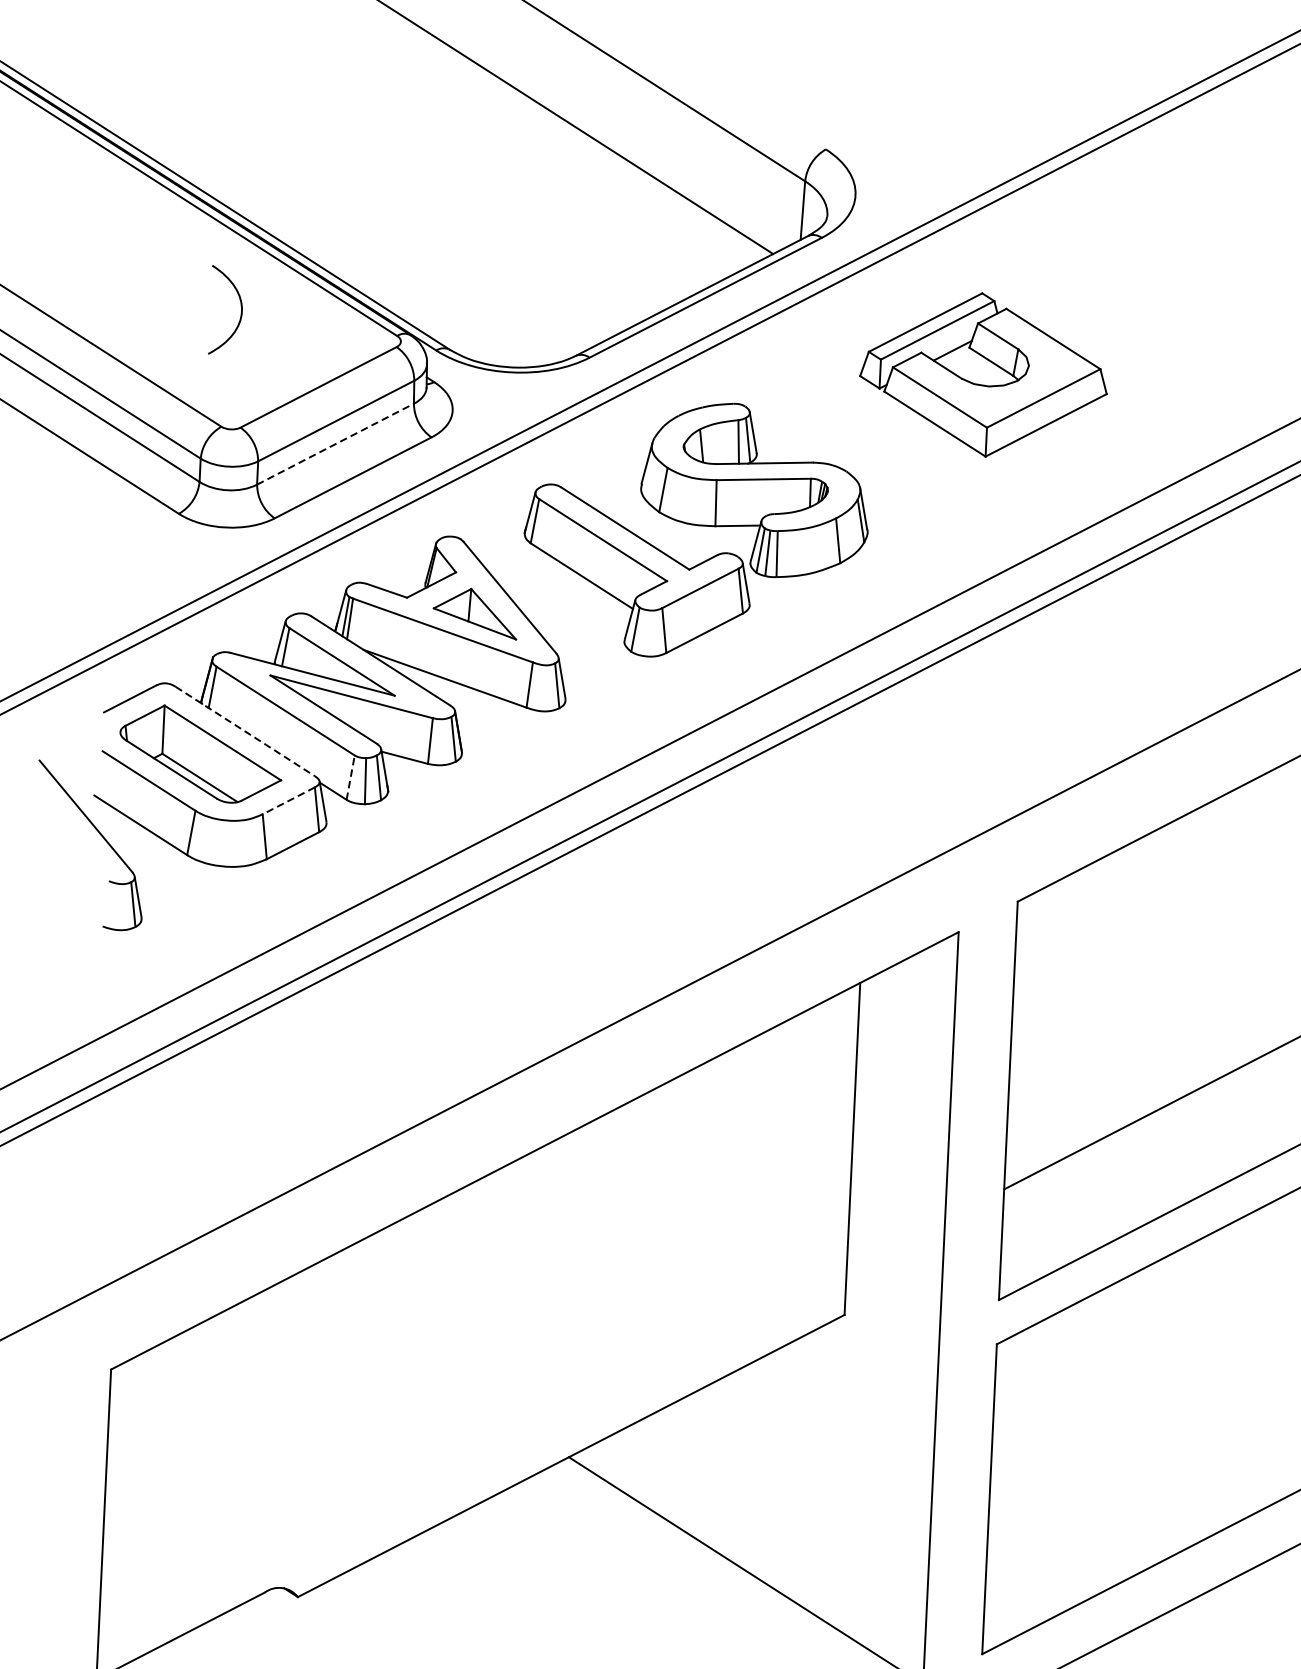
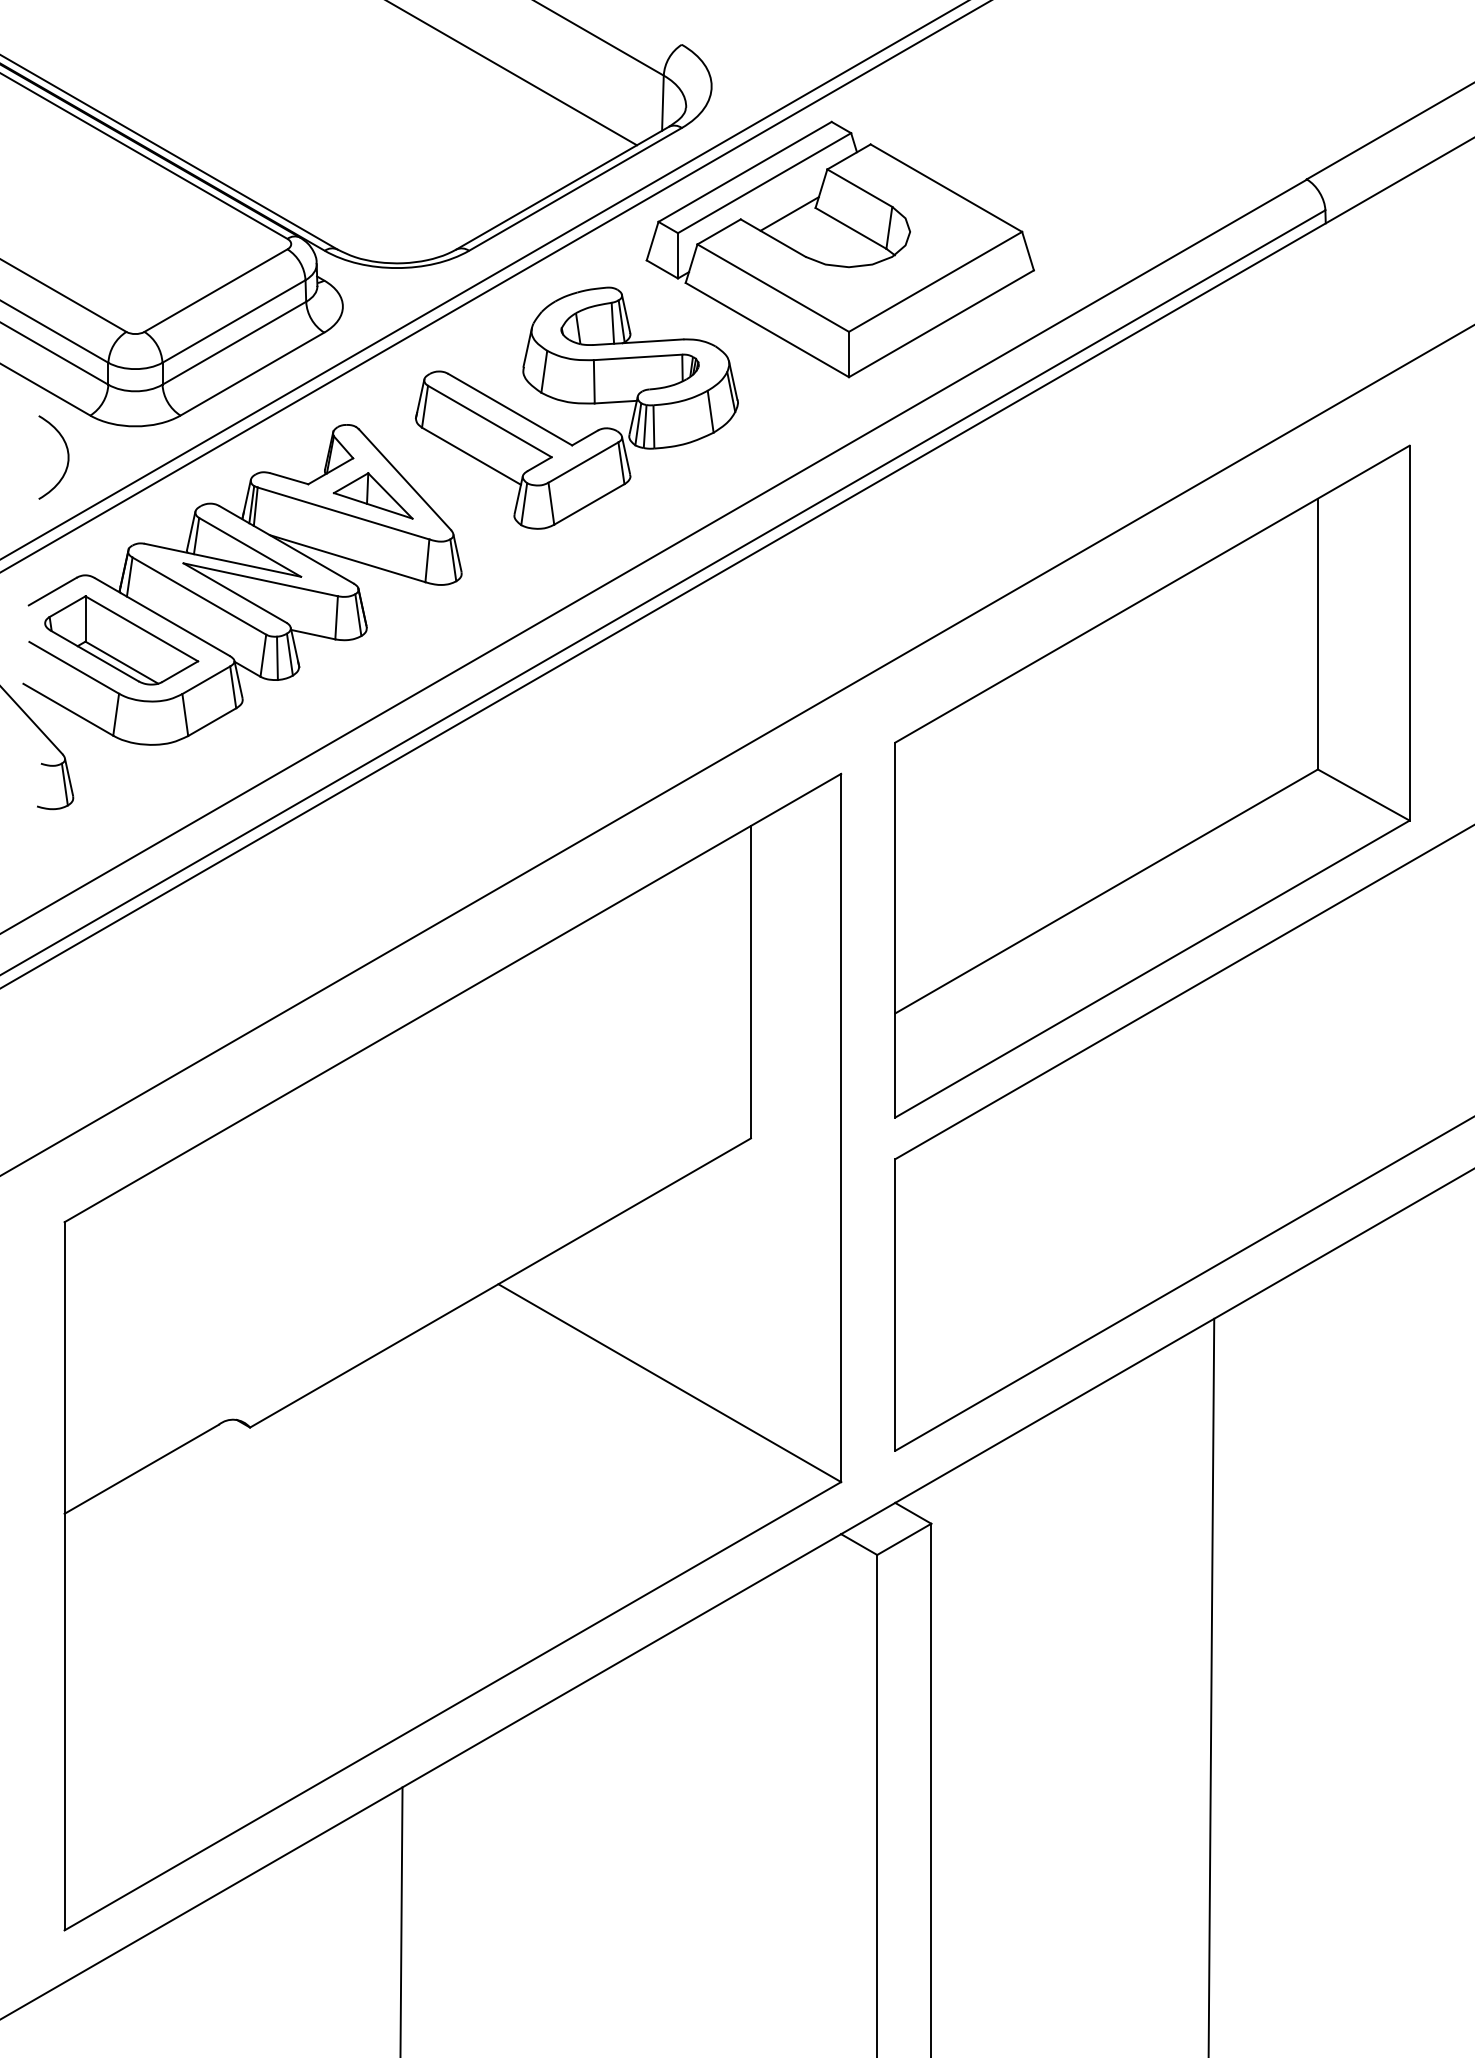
curve: (240, 311) -> (67, 457), moved
part: (983, 374) -> (839, 249), size x1.67
line: (335, 444) -> (234, 343), dashed -> solid
line: (245, 731) -> (162, 617), dashed -> solid
line: (350, 777) -> (263, 655), dashed -> solid
line: (289, 801) -> (206, 680), dashed -> solid

